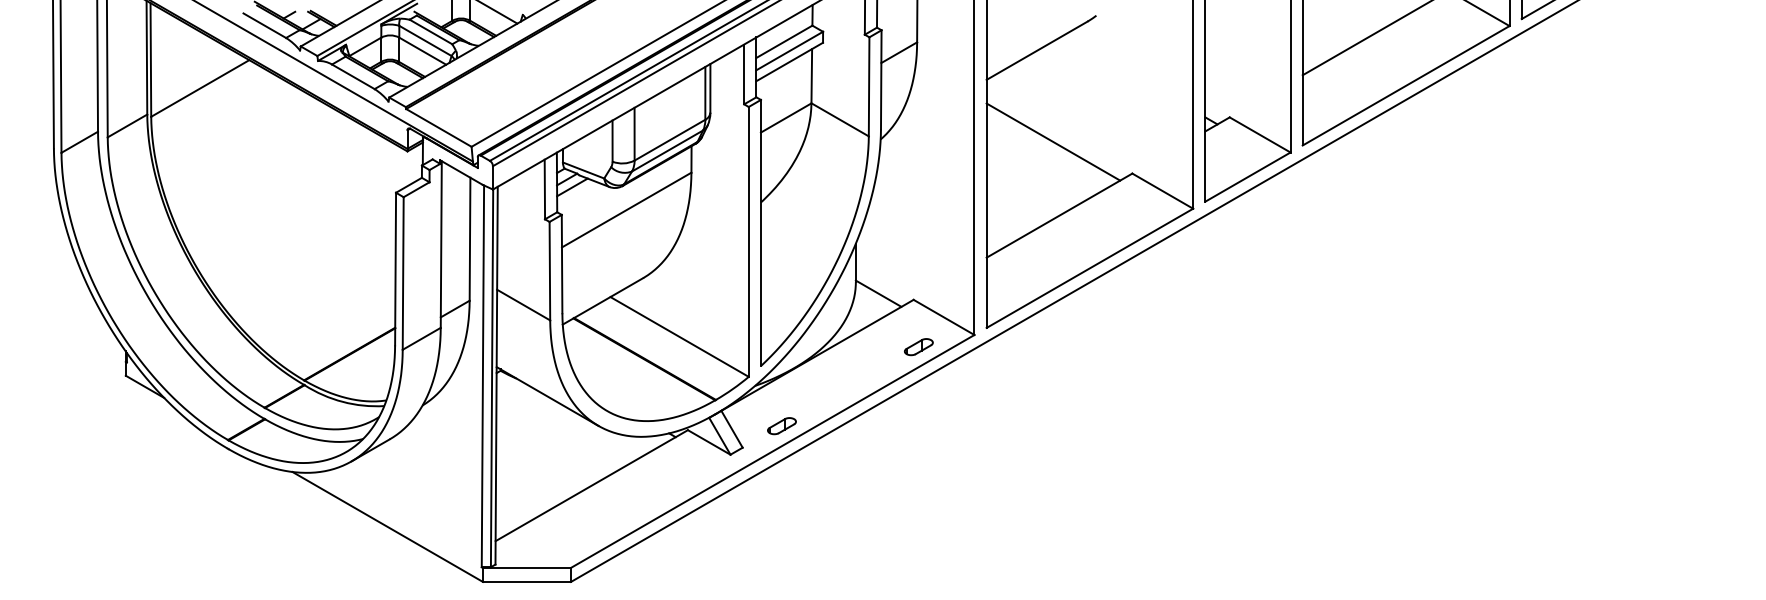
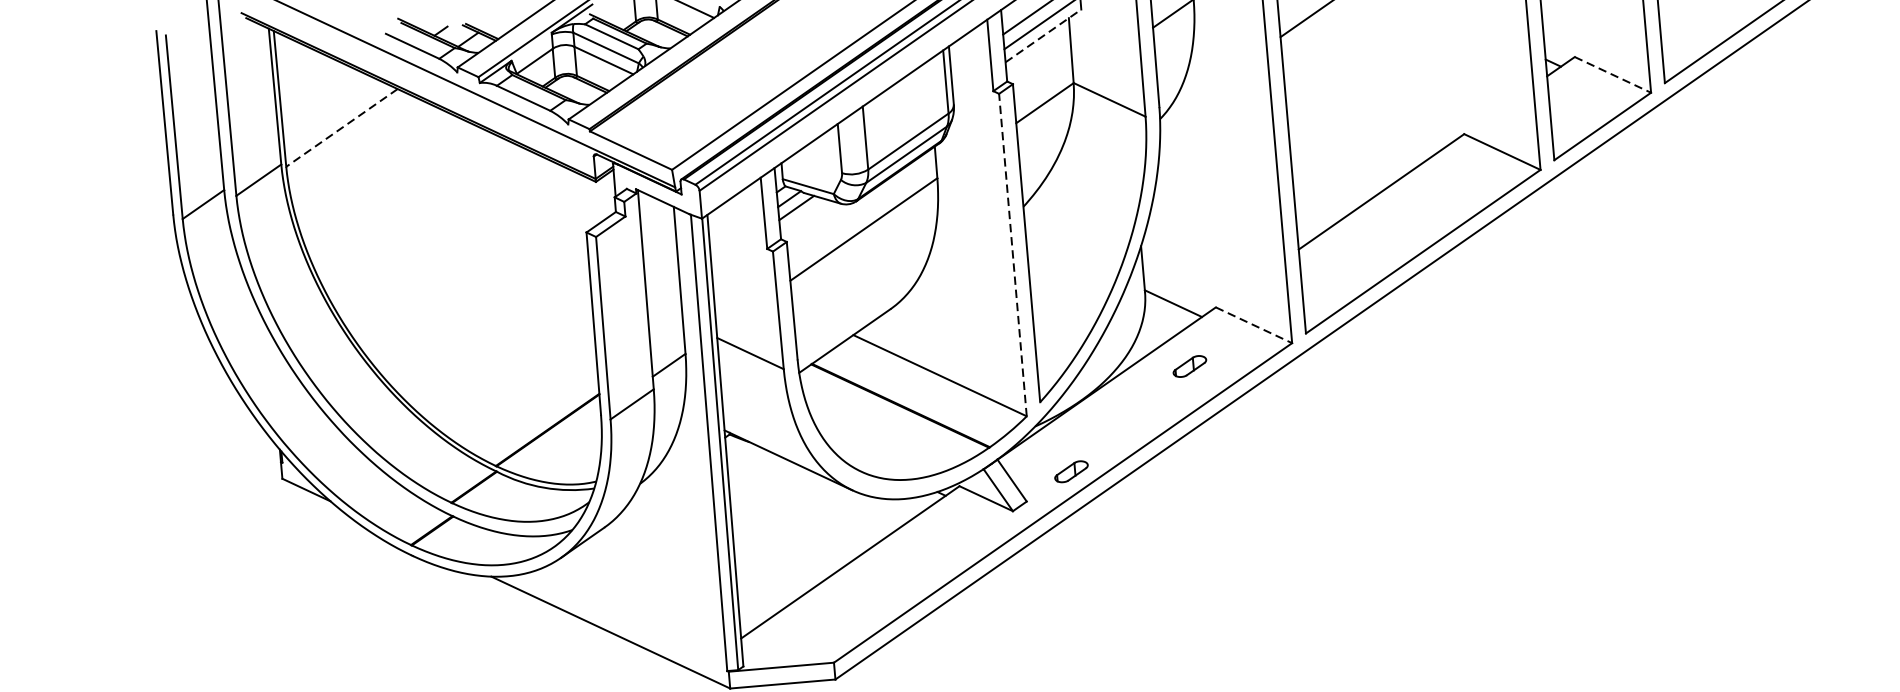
line: (790, 61) -> (1044, 35), solid -> dashed
line: (200, 88) -> (342, 127), solid -> dashed
line: (1260, 135) -> (1613, 75), solid -> dashed
line: (1053, 141) -> (1366, 103), removed
line: (748, 241) -> (1012, 254), solid -> dashed
line: (944, 317) -> (1254, 325), solid -> dashed
part: (918, 347) -> (1189, 366), moved

